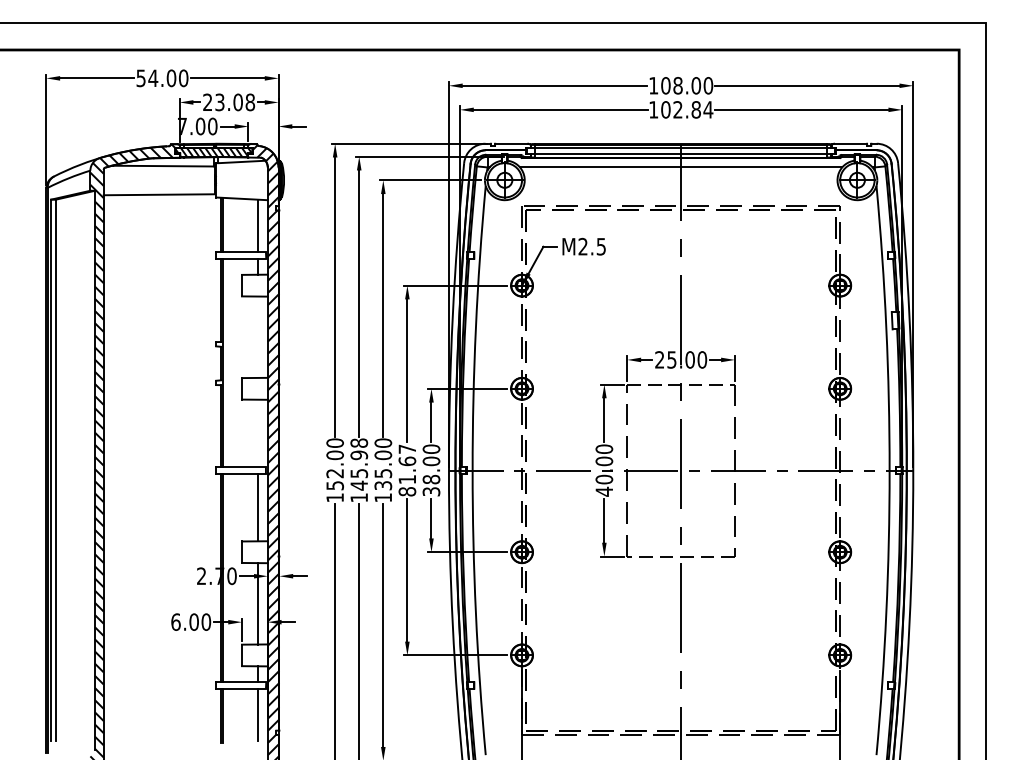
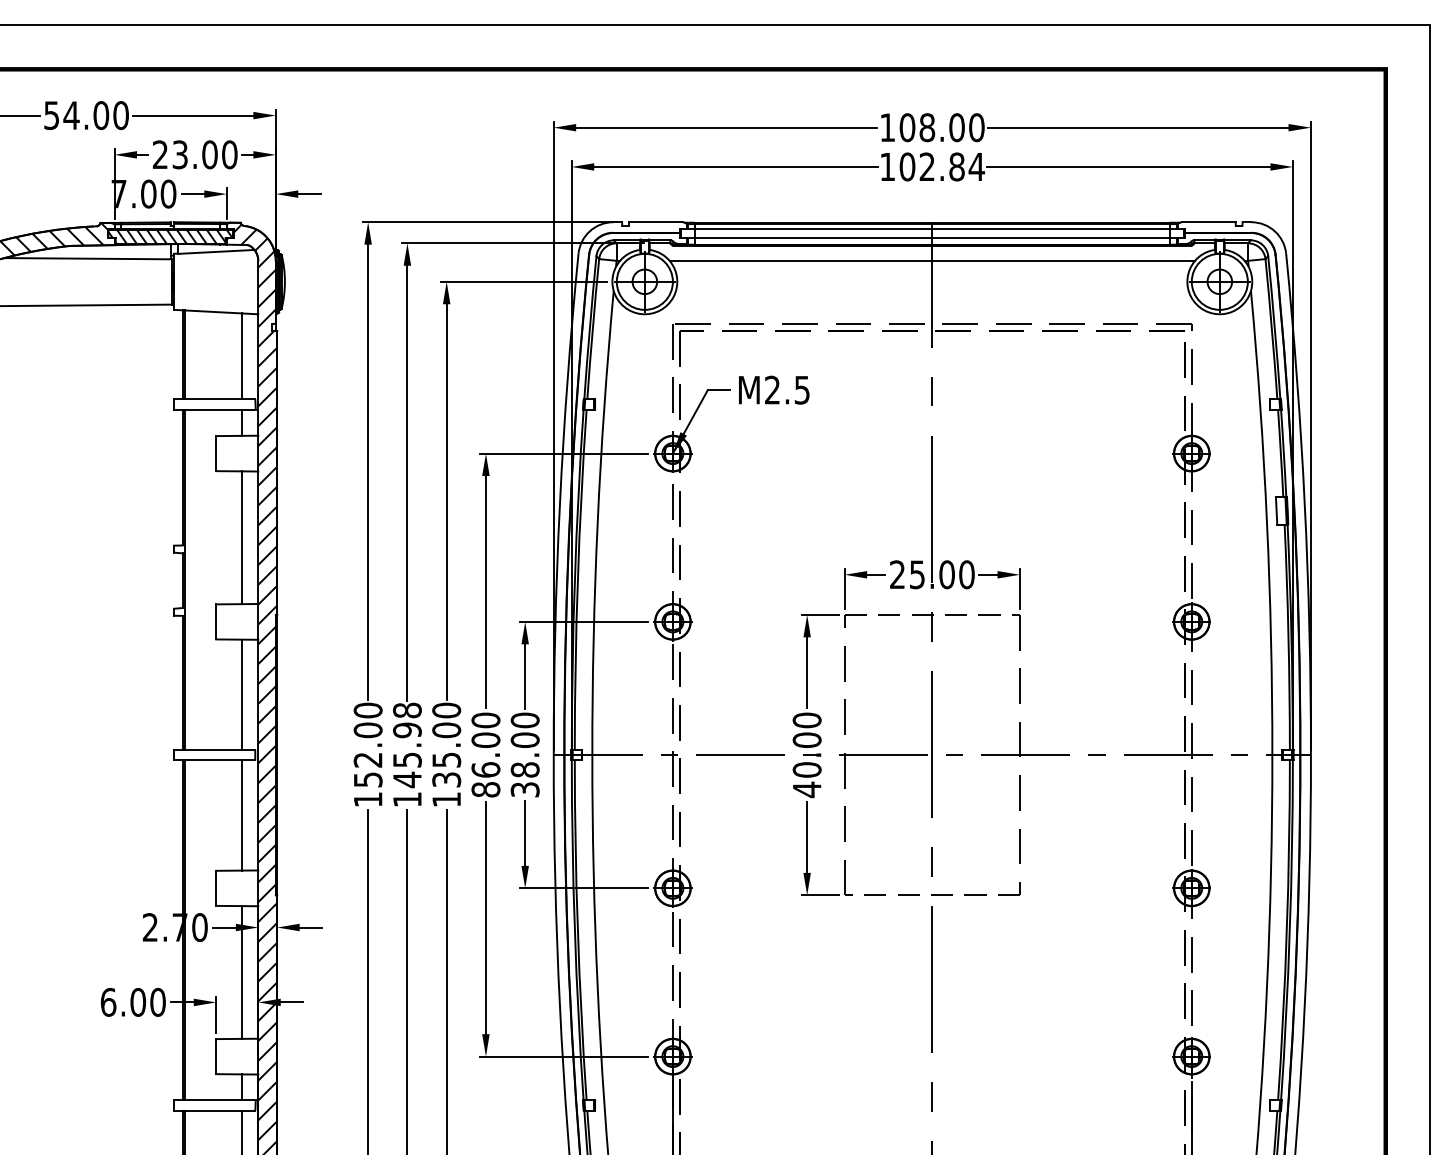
text: (250, 102) -> (230, 154), 23.08 -> 23.00
line: (257, 336) -> (241, 536), added
line: (257, 433) -> (241, 694), added
text: (407, 464) -> (486, 745), 81.67 -> 86.00

